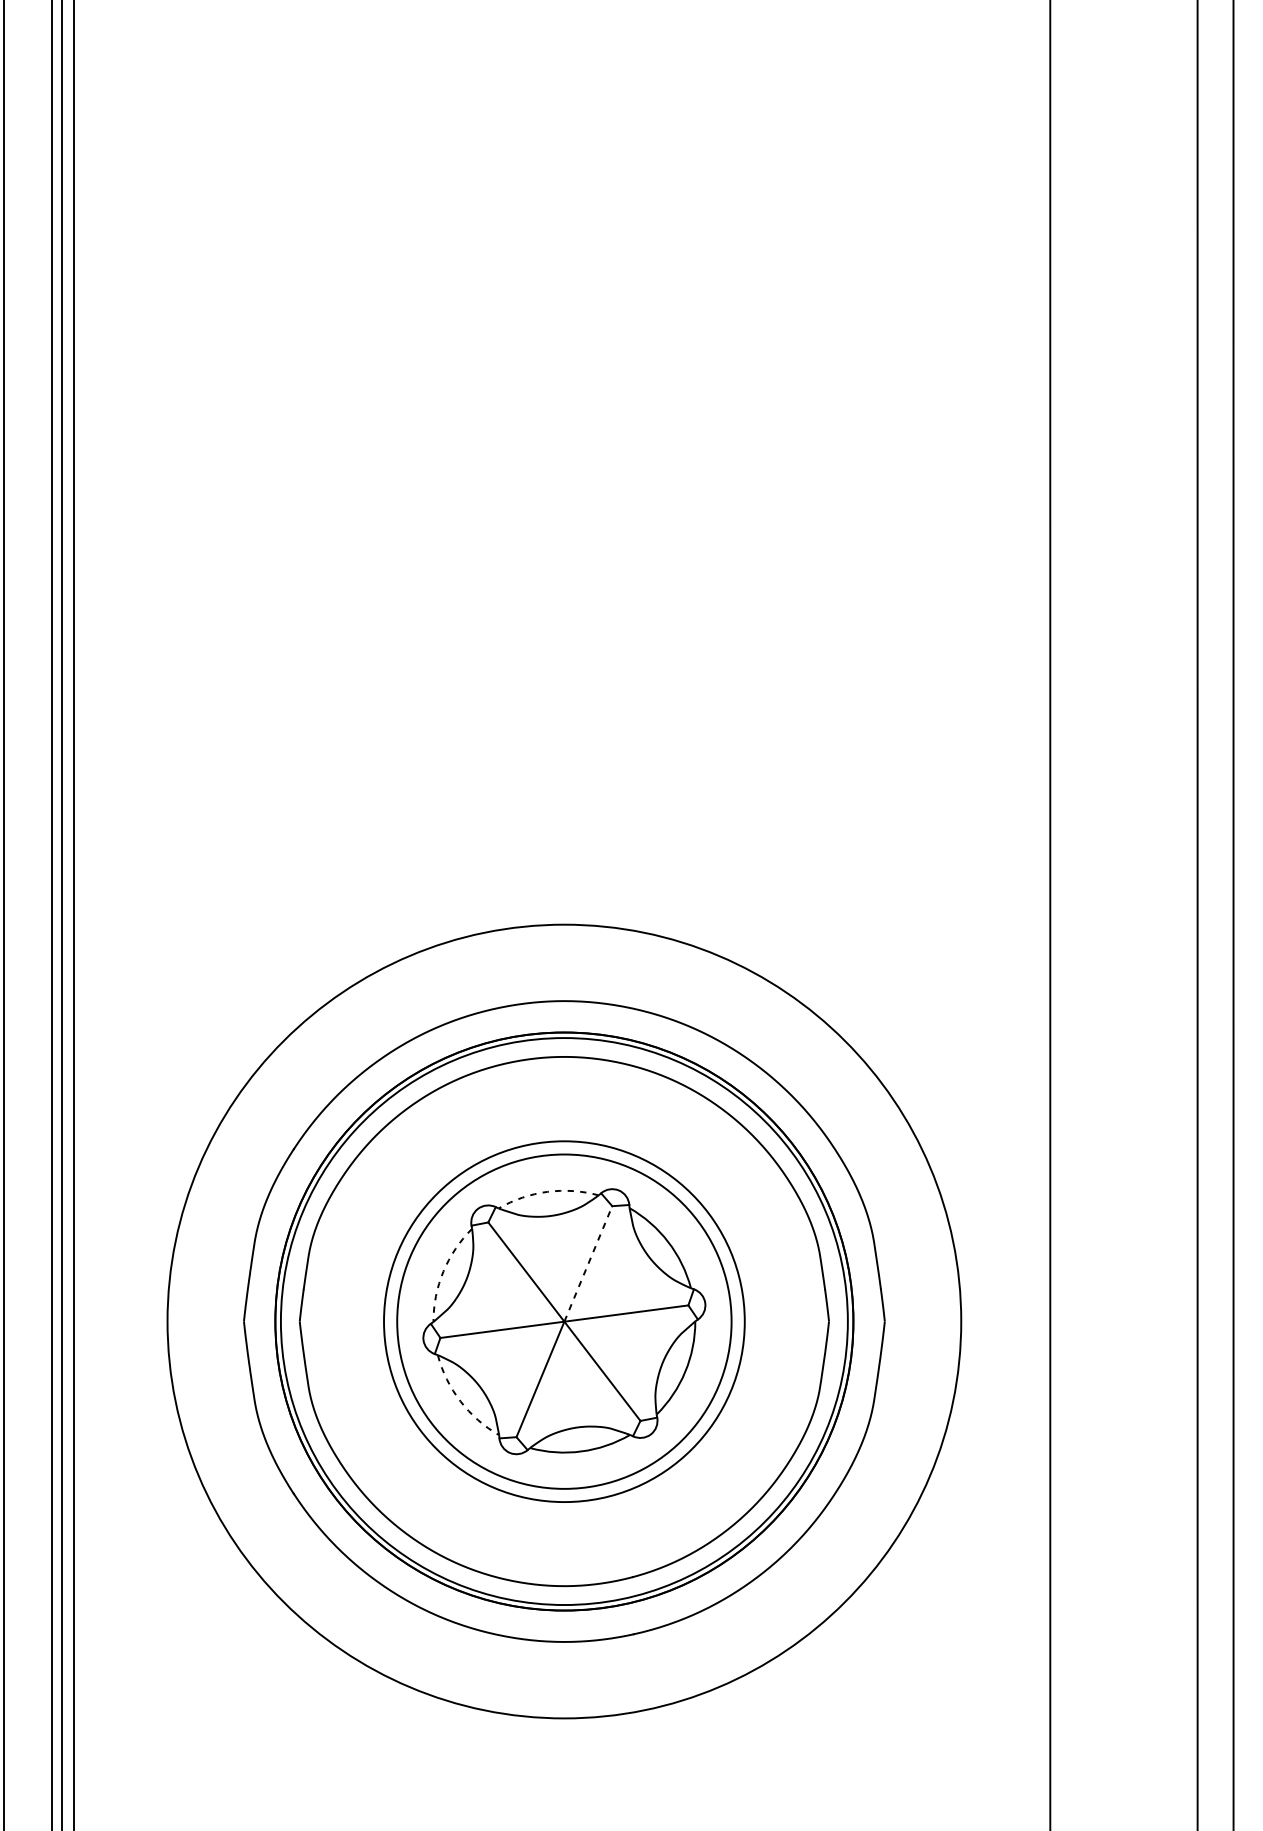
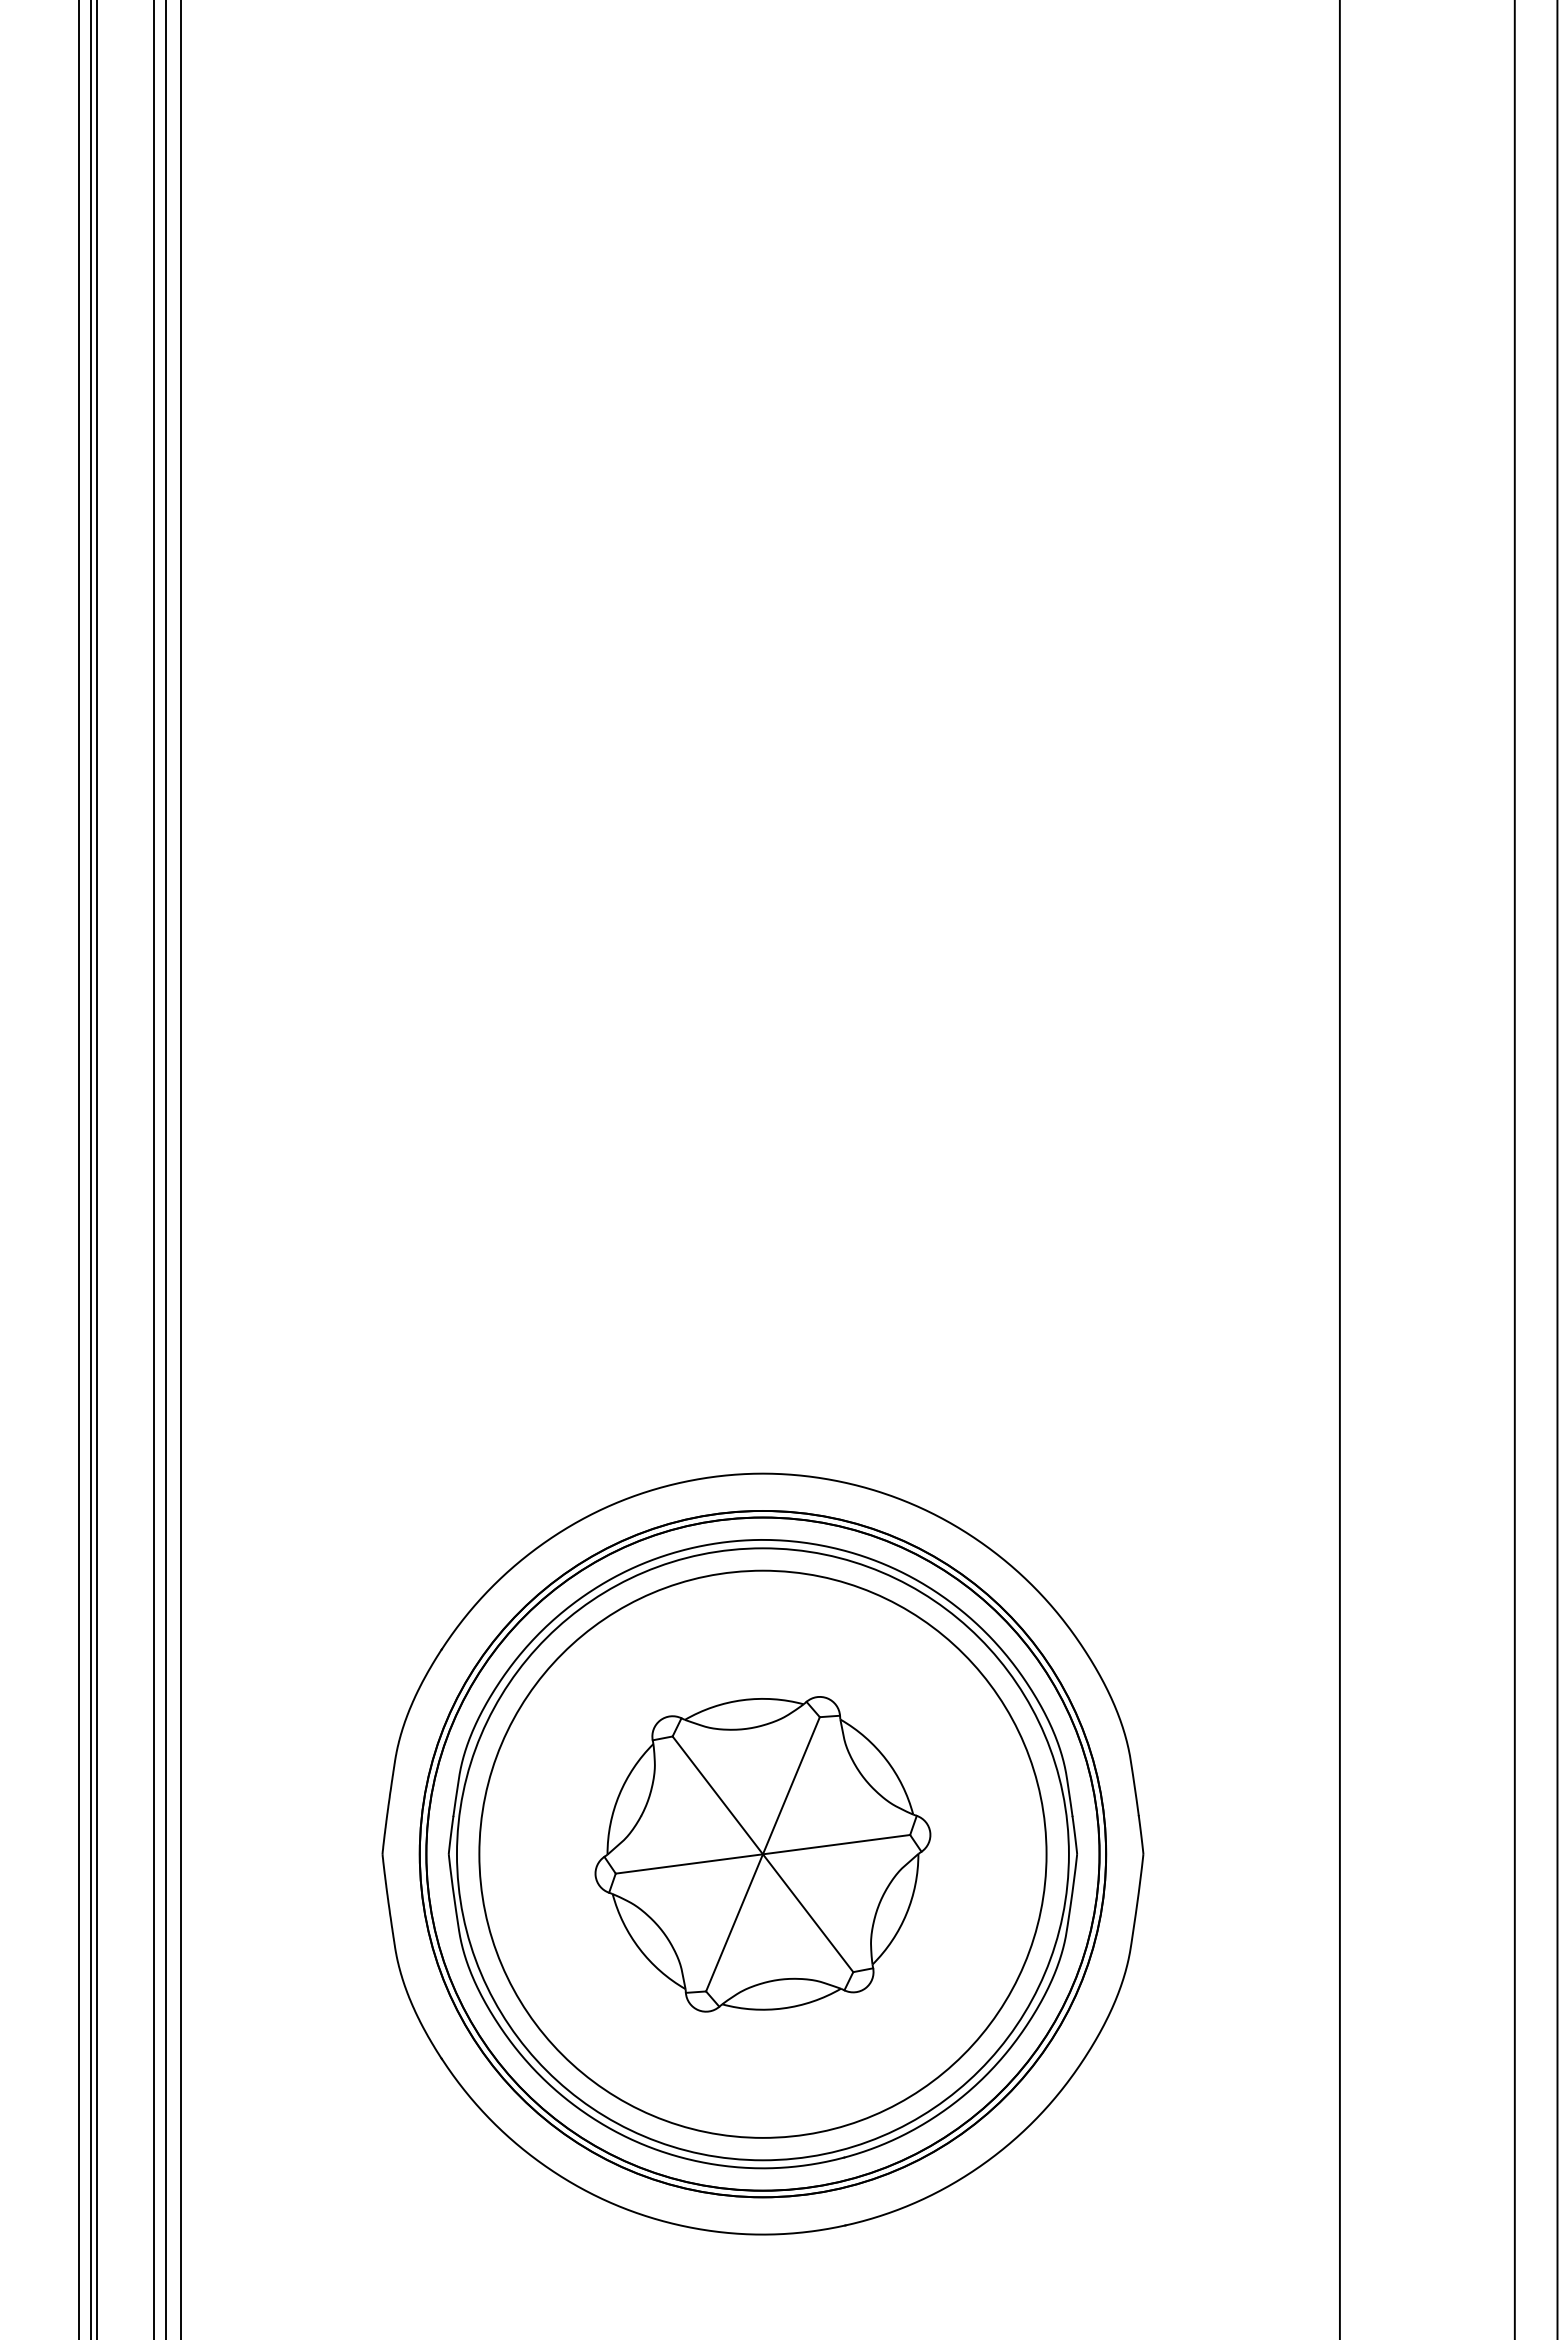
arc: (547, 1192) -> (742, 1700), dashed -> solid
line: (588, 1263) -> (791, 1785), dashed -> solid
arc: (443, 1271) -> (619, 1794), dashed -> solid
circle: (564, 1321) -> (762, 1853), size x0.71
circle: (564, 1321) -> (762, 1853), size x1.43
circle: (564, 1321) -> (762, 1854), size x1.43
arc: (460, 1401) -> (639, 1948), dashed -> solid

